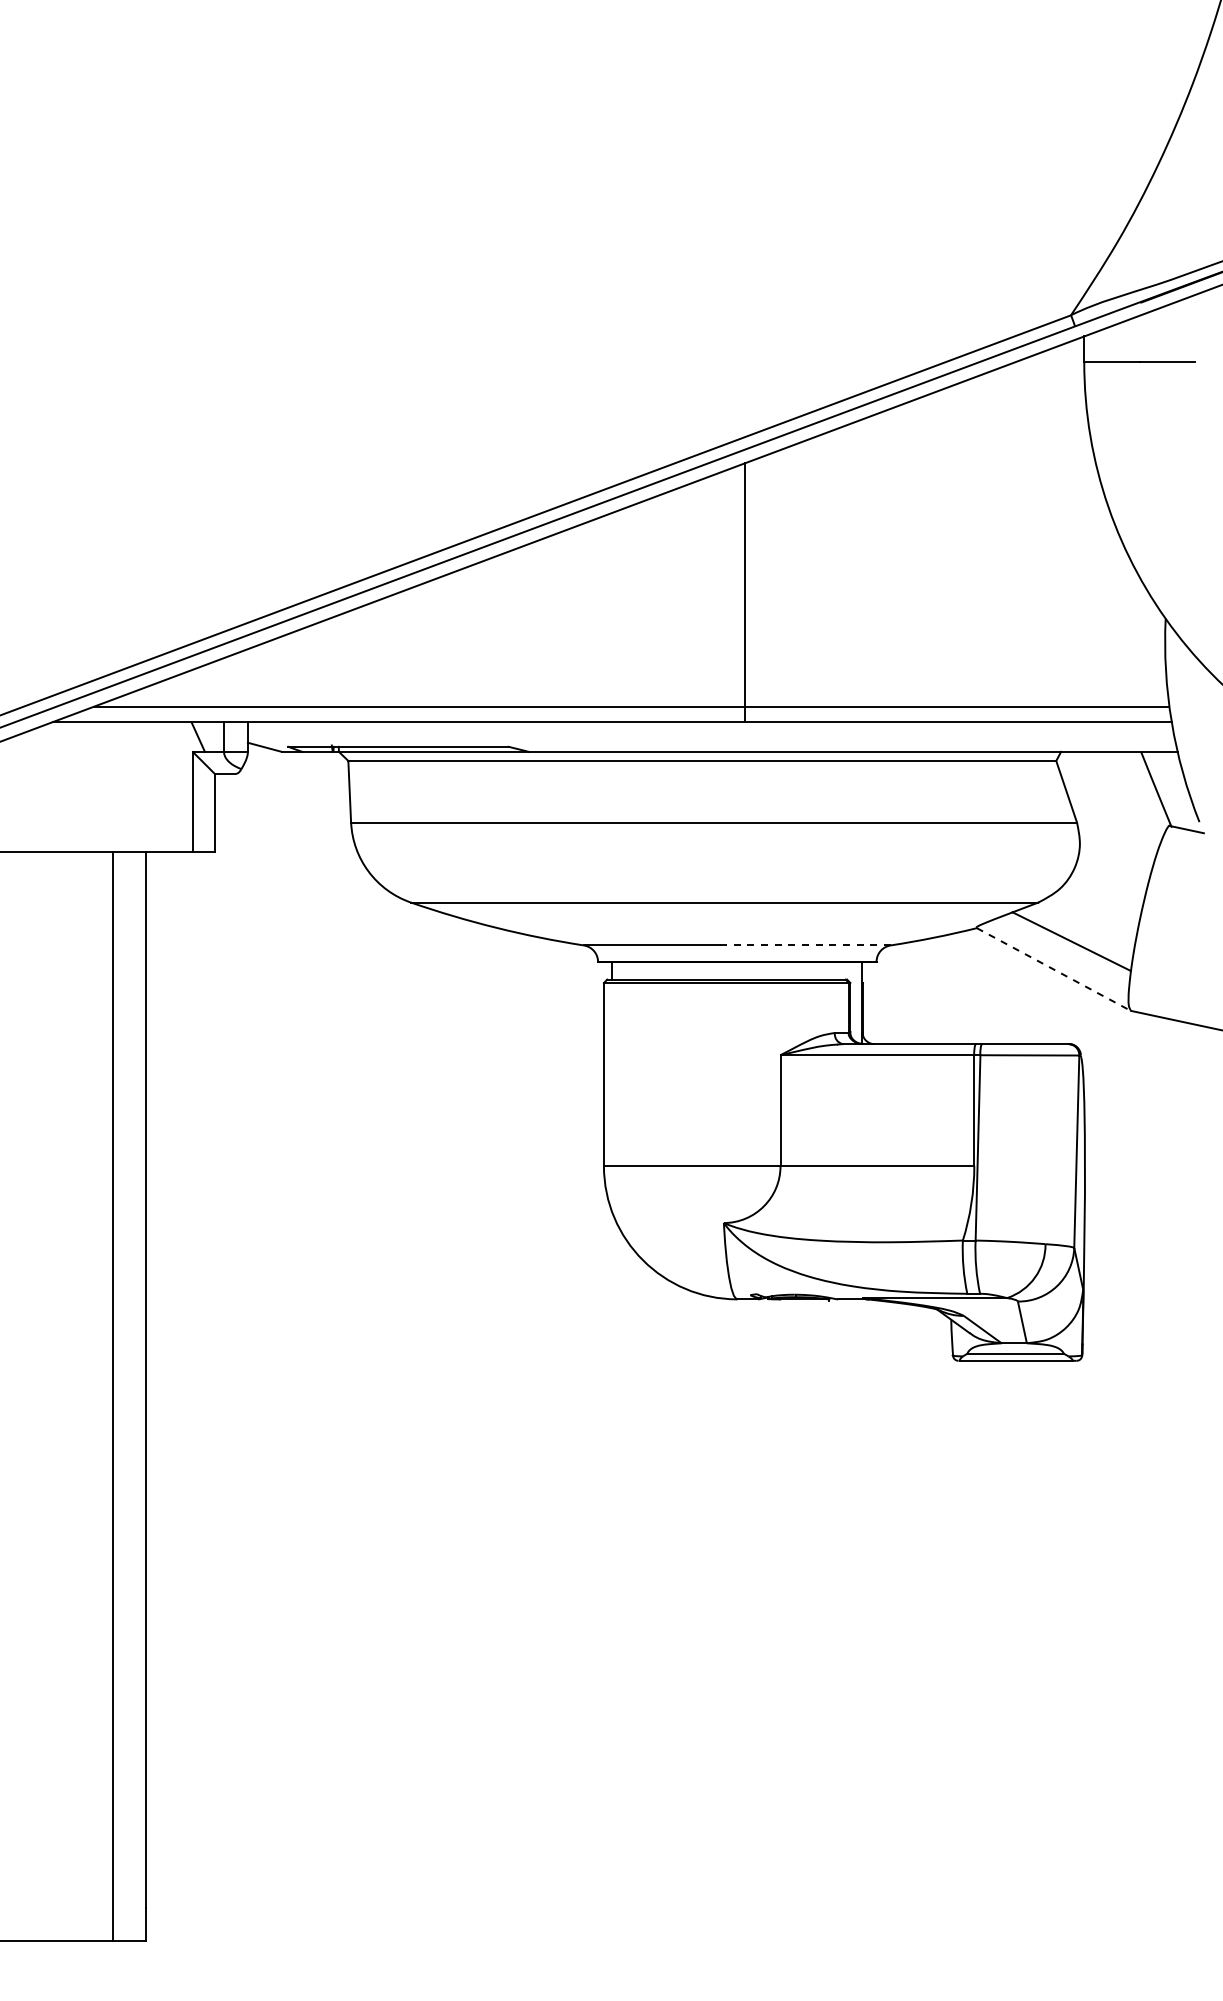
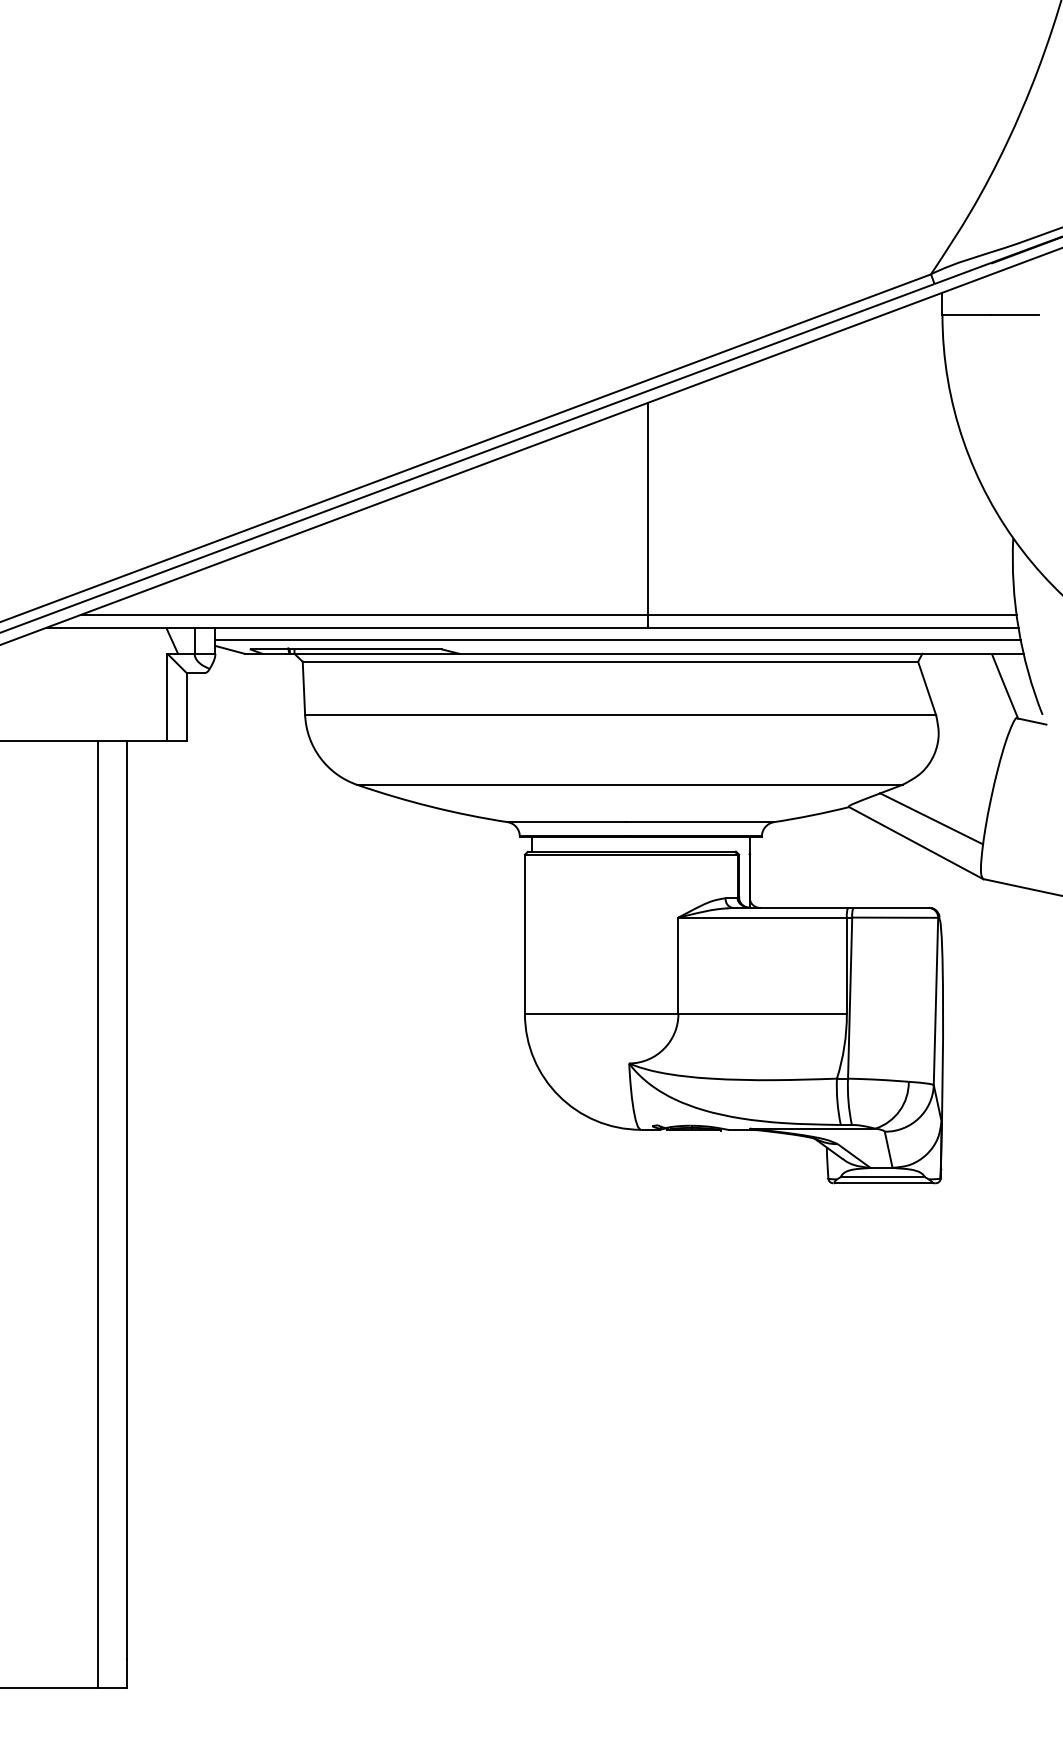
line: (710, 735) -> (617, 639), added
line: (805, 945) -> (700, 822), dashed -> solid
line: (1054, 969) -> (916, 843), dashed -> solid

